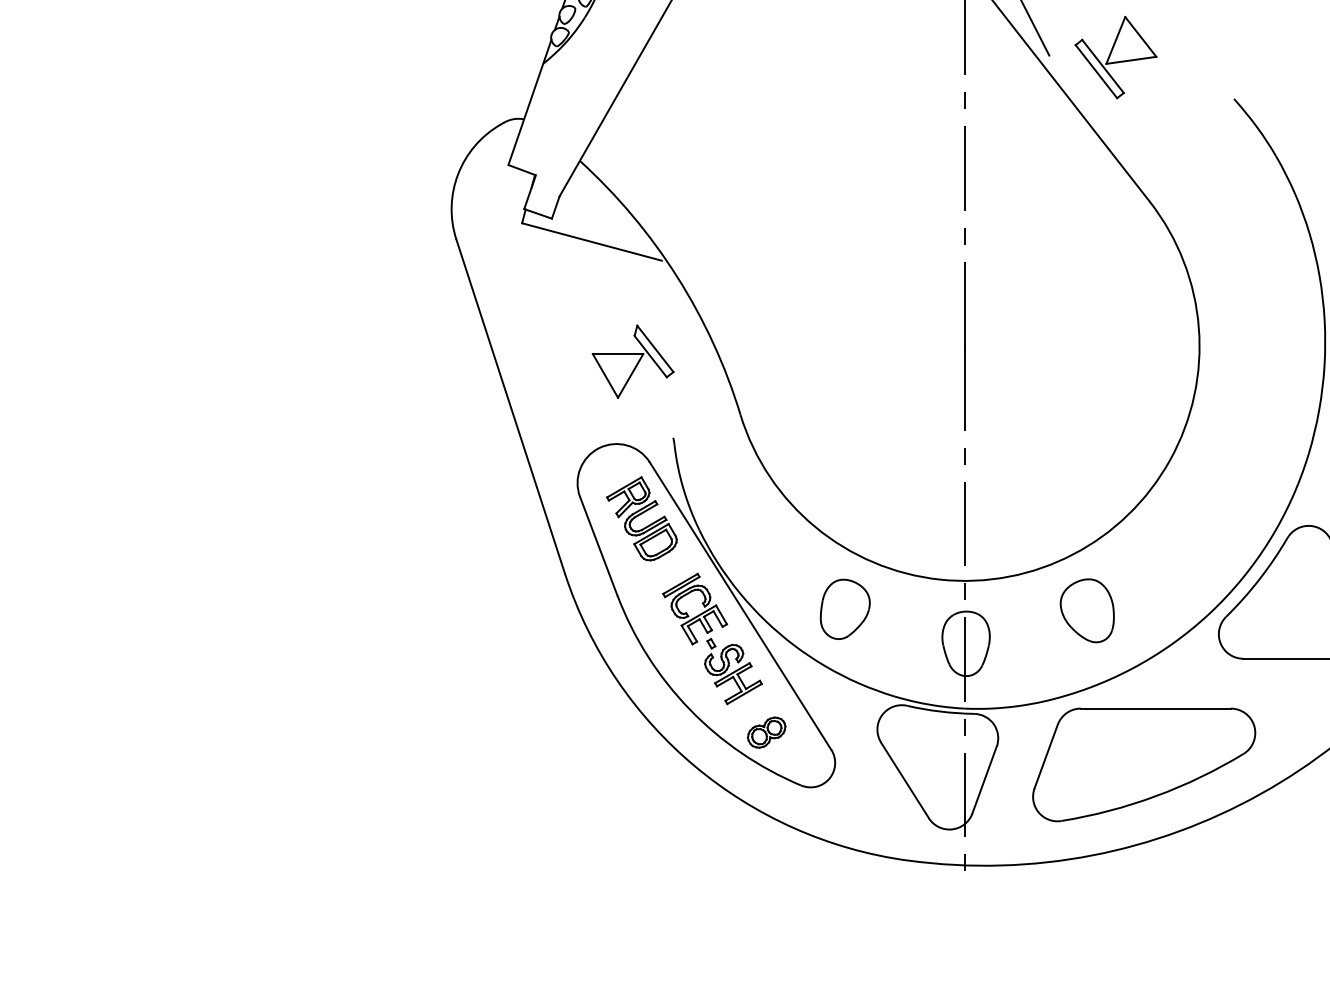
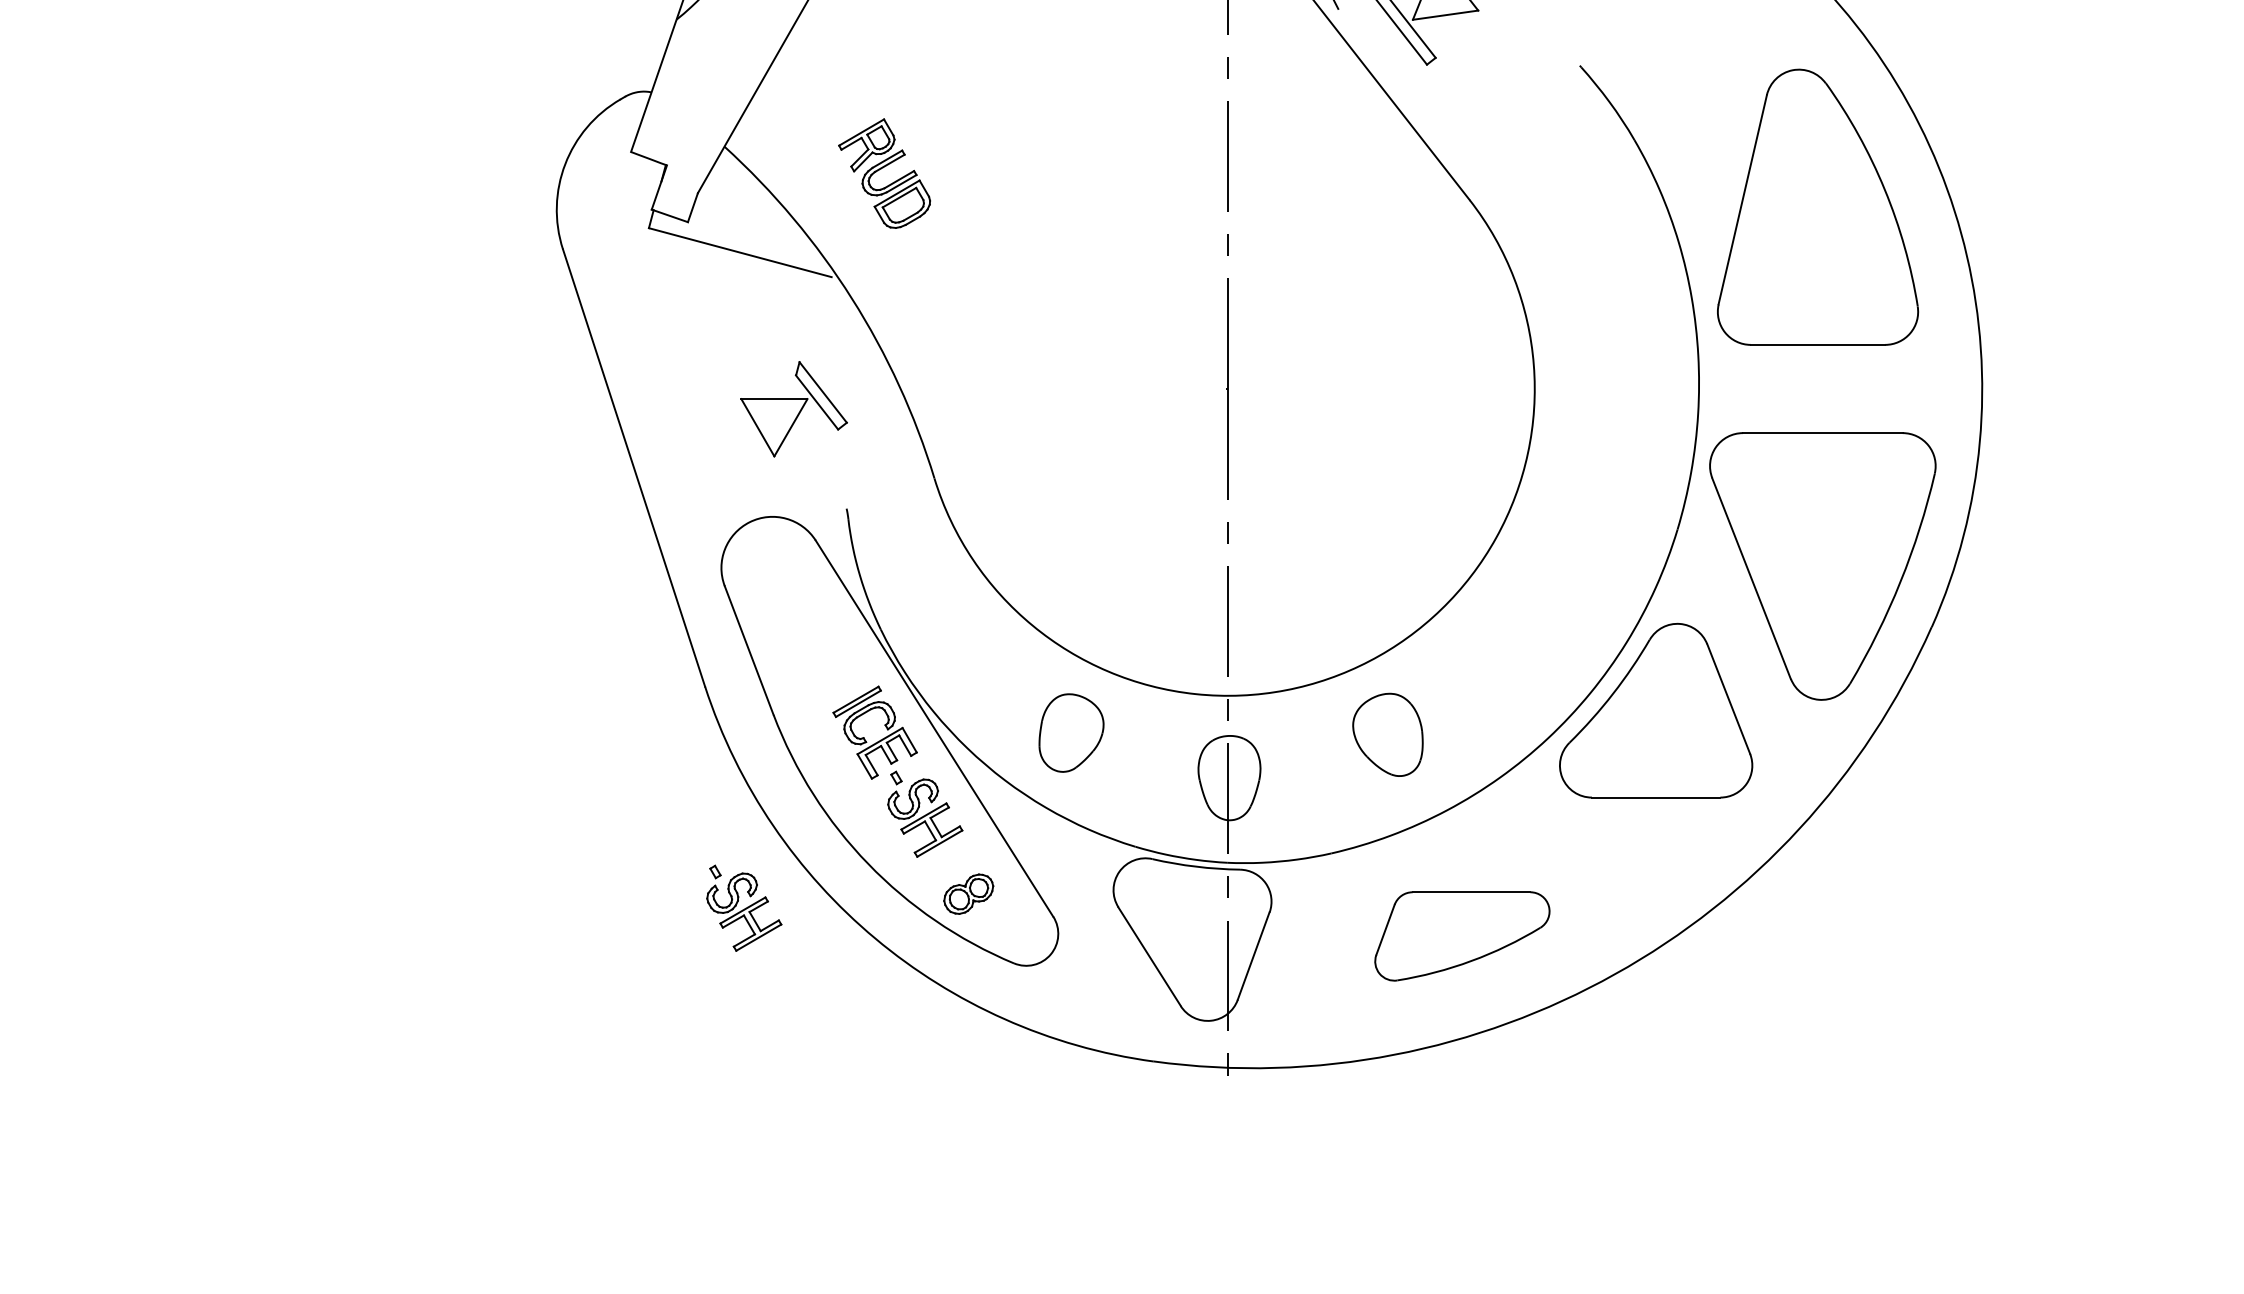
part: (641, 518) -> (884, 173), moved
part: (595, 742) -> (744, 907), added
part: (1144, 764) -> (1462, 936), size x0.6

